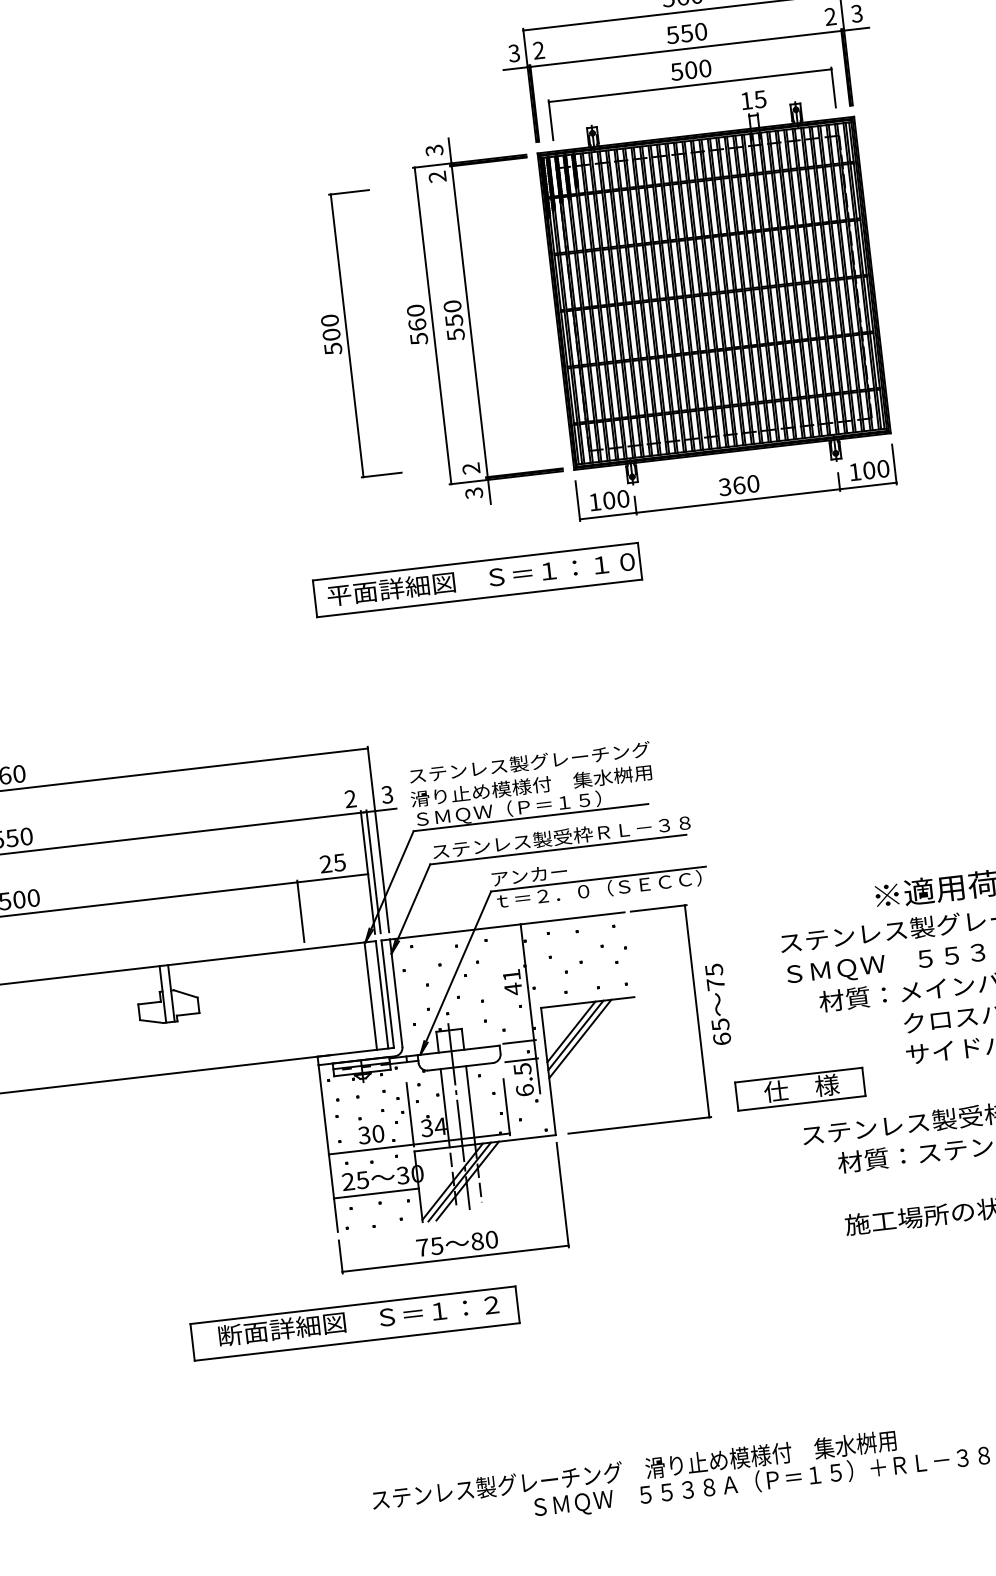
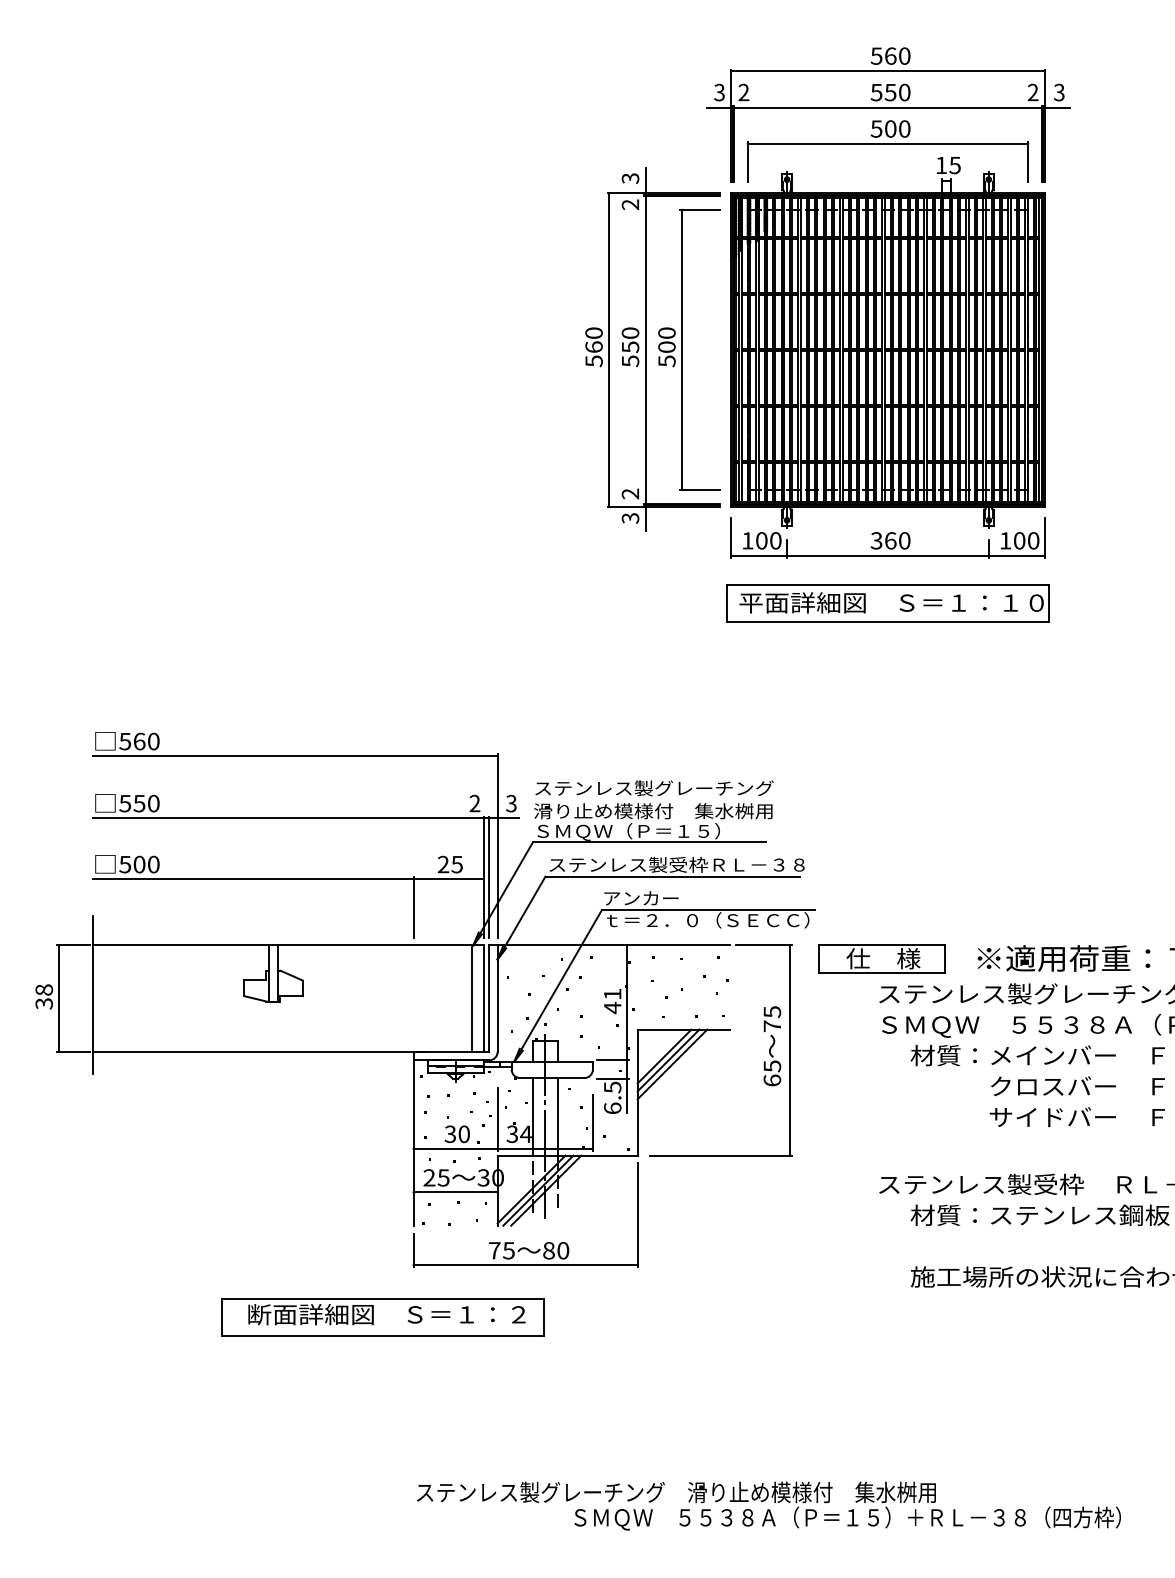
part: (347, 335) -> (682, 349), moved
part: (477, 579) -> (887, 603), moved
text: (718, 1004) -> (772, 1046), moved
part: (799, 1088) -> (881, 958), moved
part: (354, 1323) -> (382, 1317), moved

